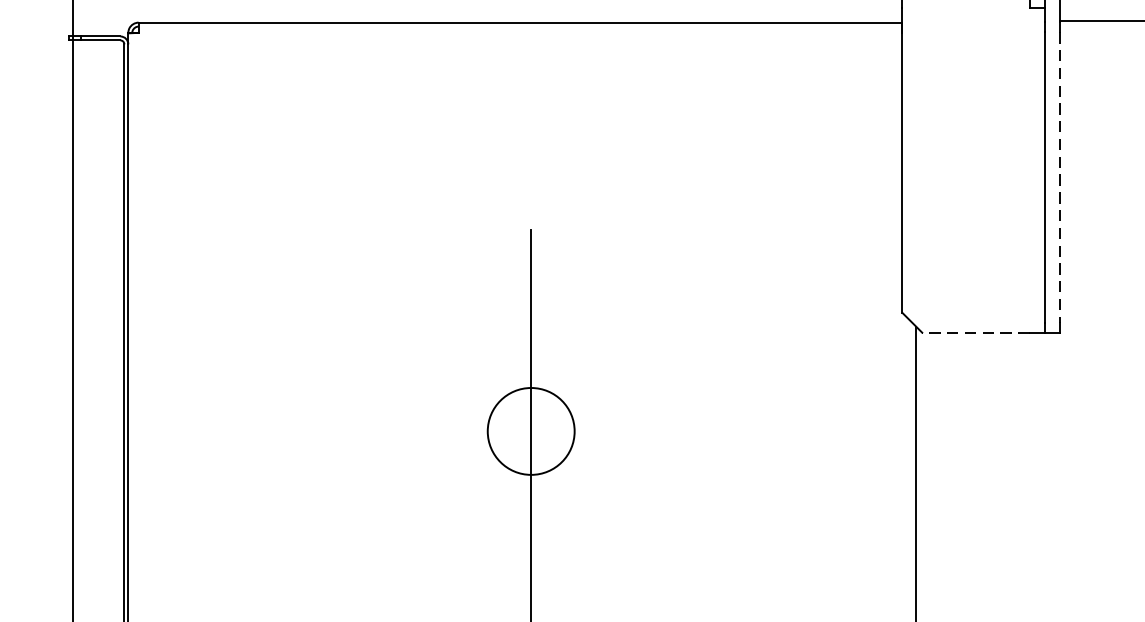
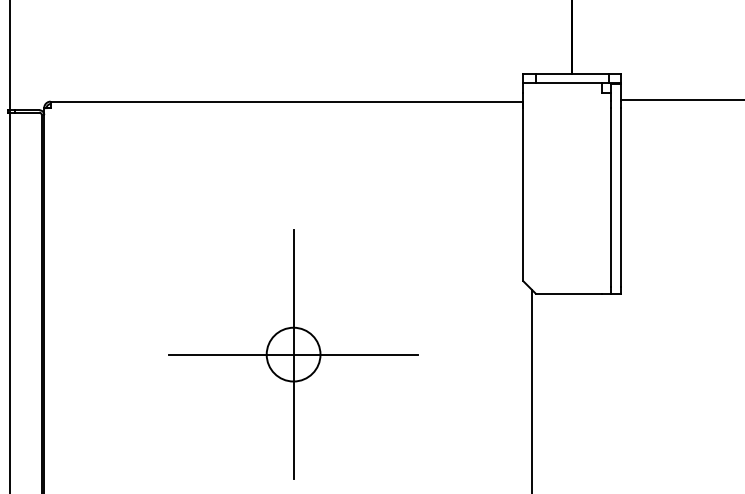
line: (1060, 177) -> (621, 197), dashed -> solid
line: (975, 332) -> (568, 293), dashed -> solid
line: (531, 431) -> (293, 354), added

